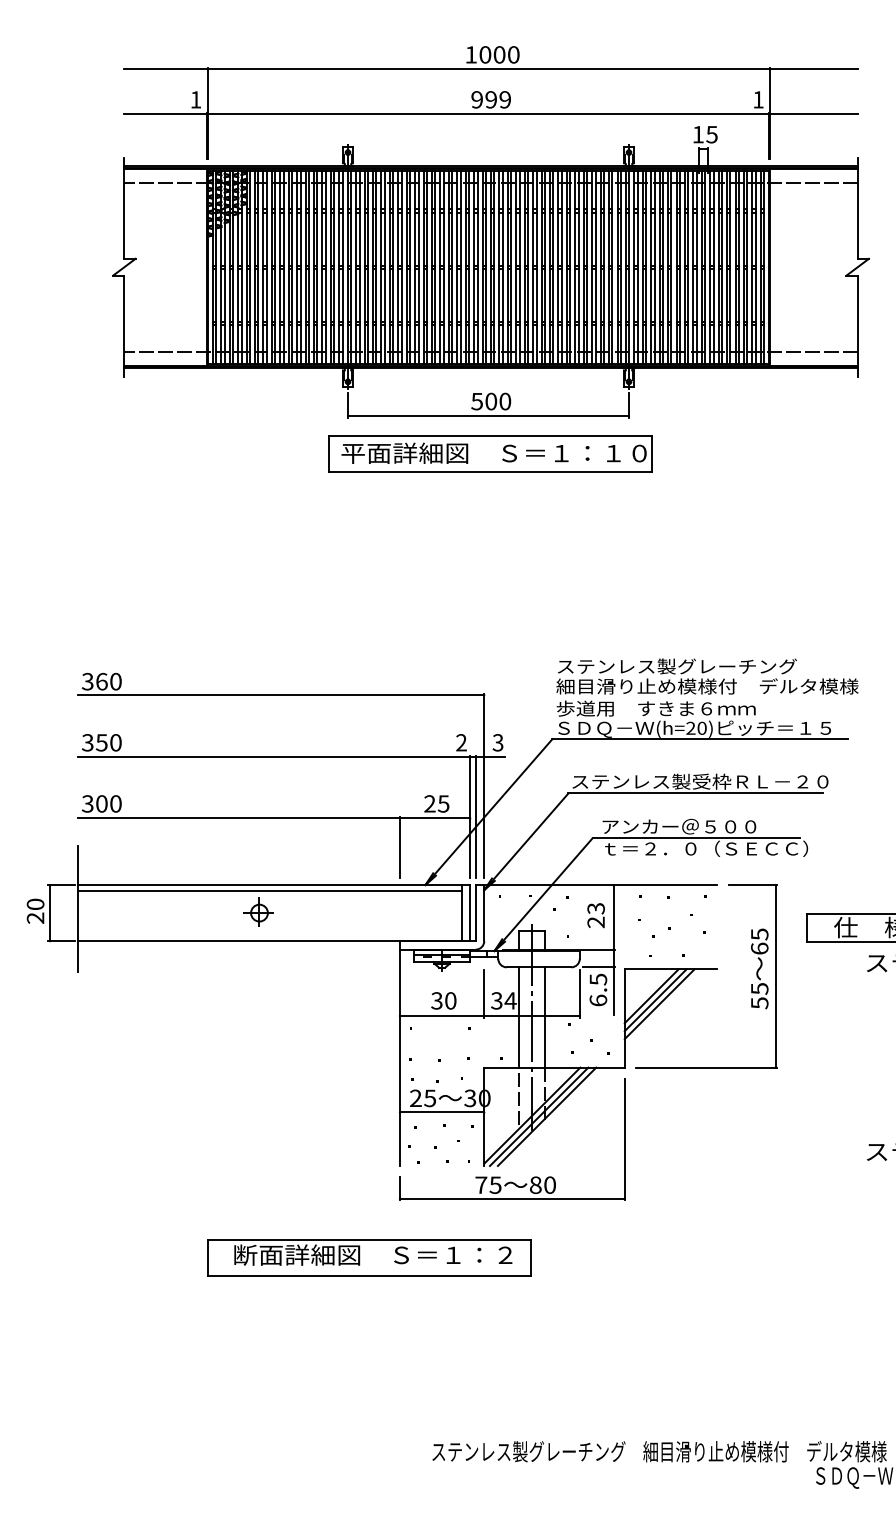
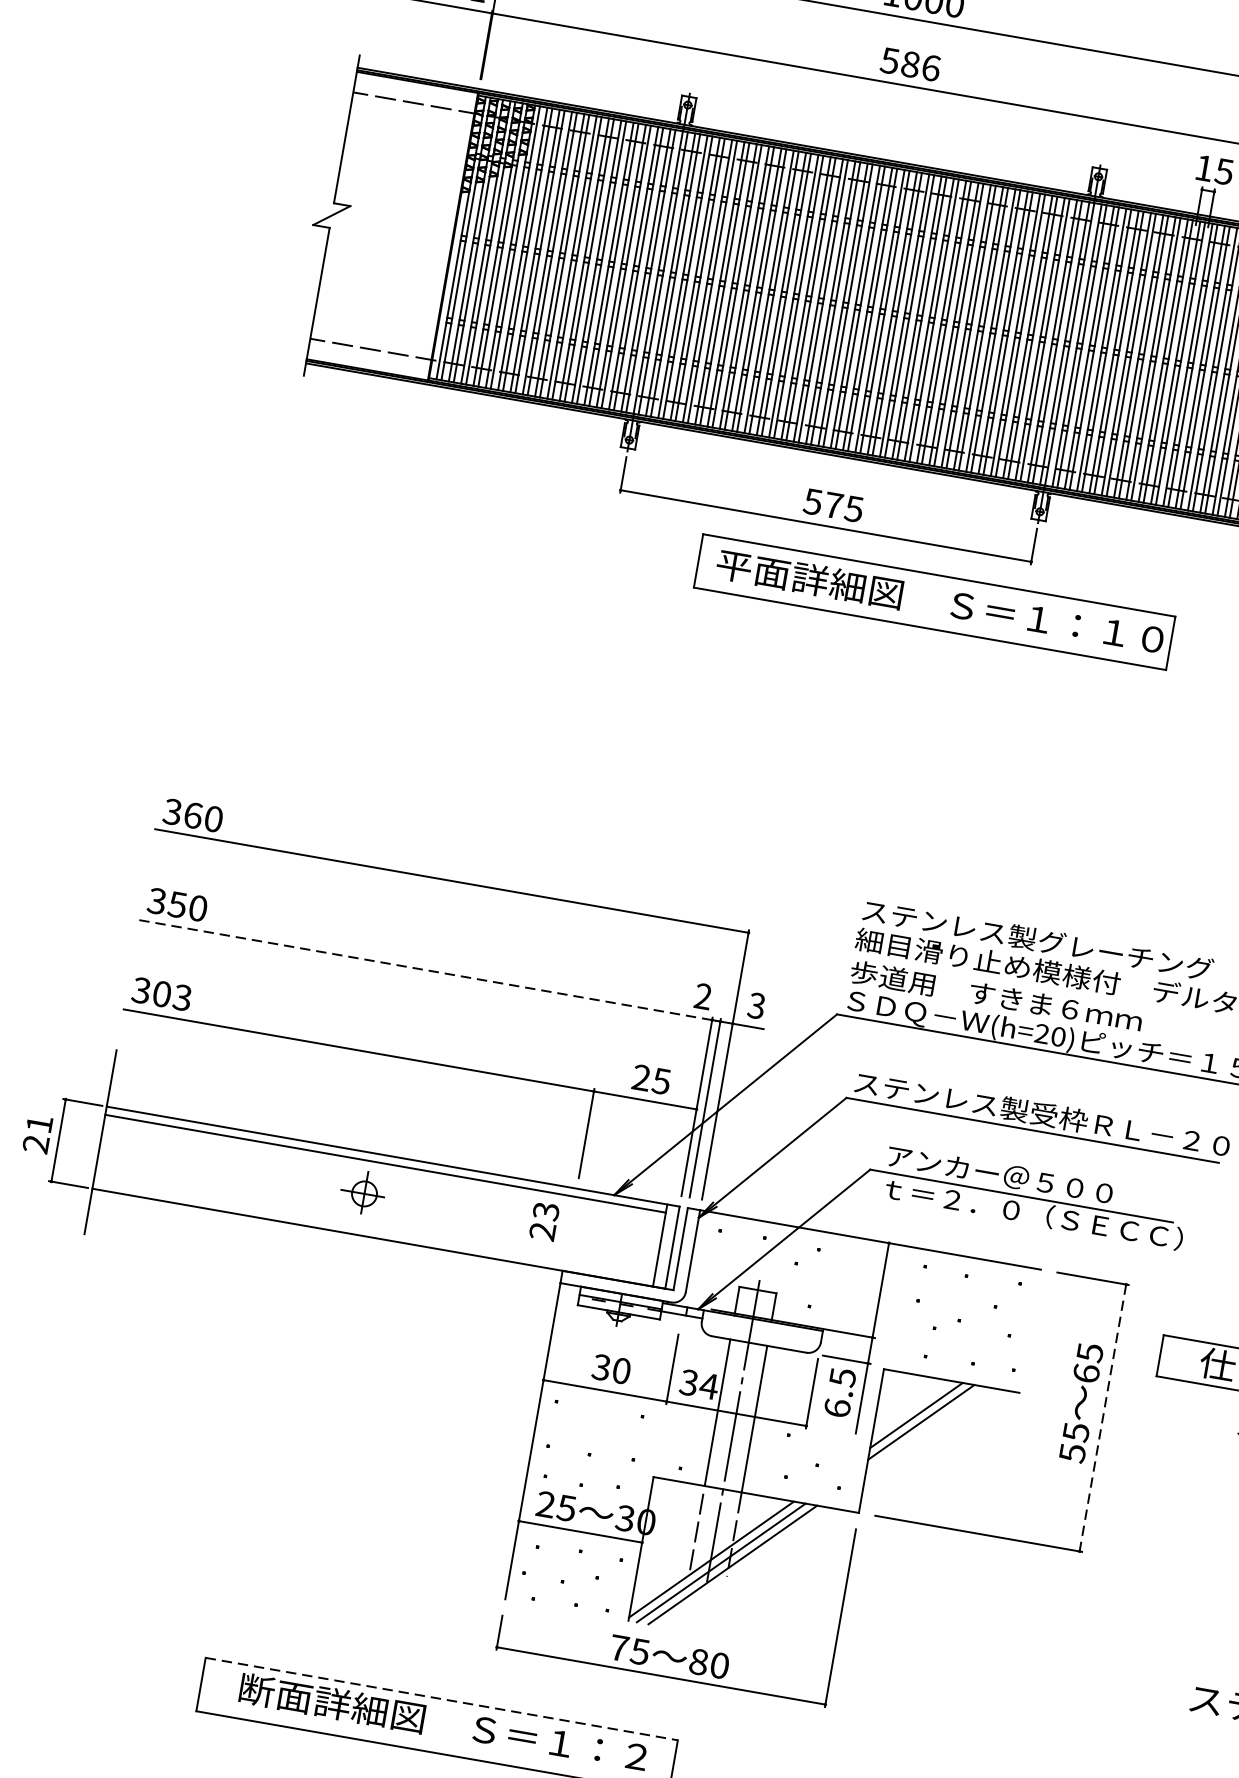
text: (491, 99) -> (911, 64), 999 -> 586
text: (498, 401) -> (844, 507), 500 -> 575
part: (490, 453) -> (934, 601), moved
line: (274, 757) -> (426, 970), solid -> dashed
text: (115, 803) -> (182, 997), 300 -> 303
text: (35, 903) -> (39, 1122), 20 -> 21
text: (595, 915) -> (543, 1221), moved
line: (775, 976) -> (1102, 1418), solid -> dashed
line: (659, 1004) -> (925, 1429), removed
line: (369, 1239) -> (442, 1698), solid -> dashed

